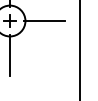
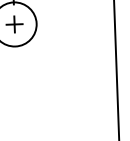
line: (44, 21) -> (63, 23), removed
line: (10, 55) -> (17, 73), removed

